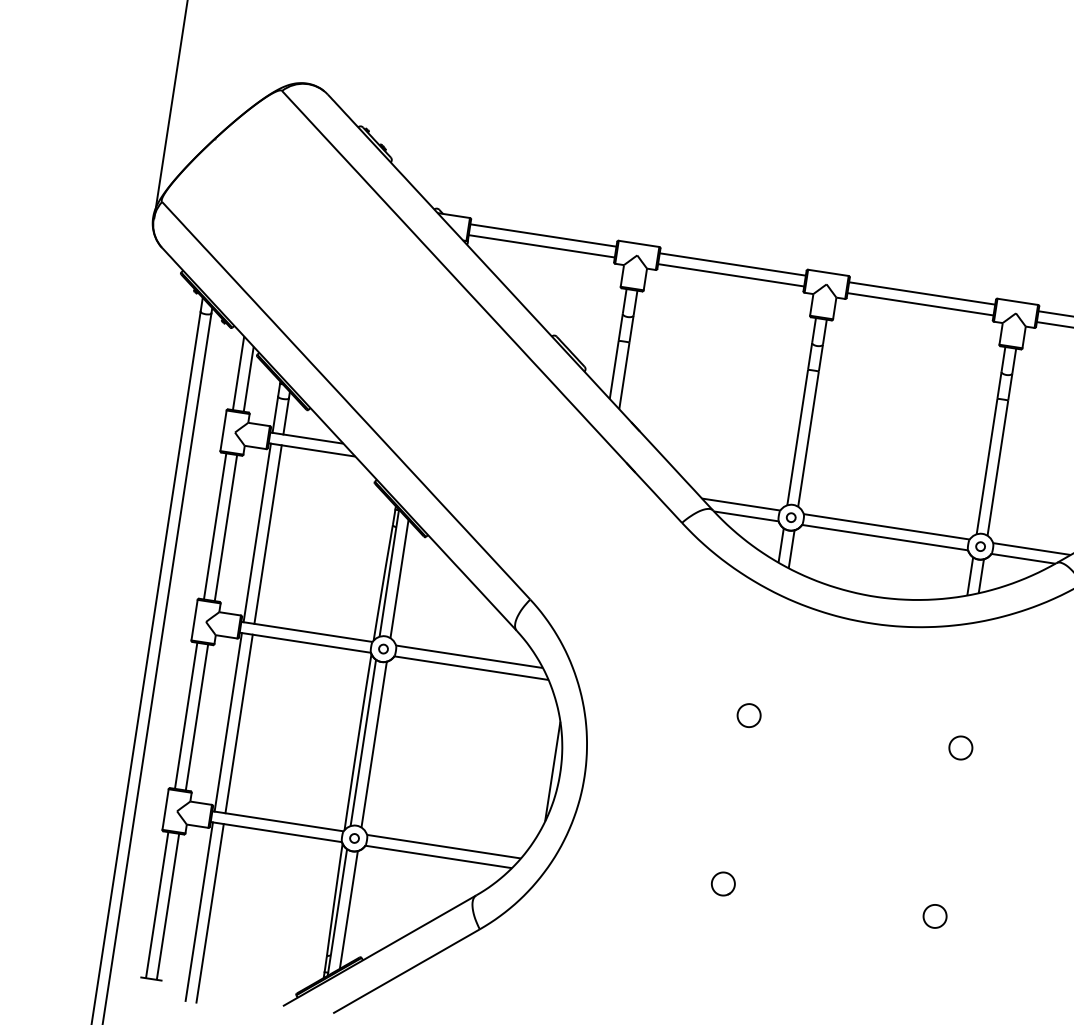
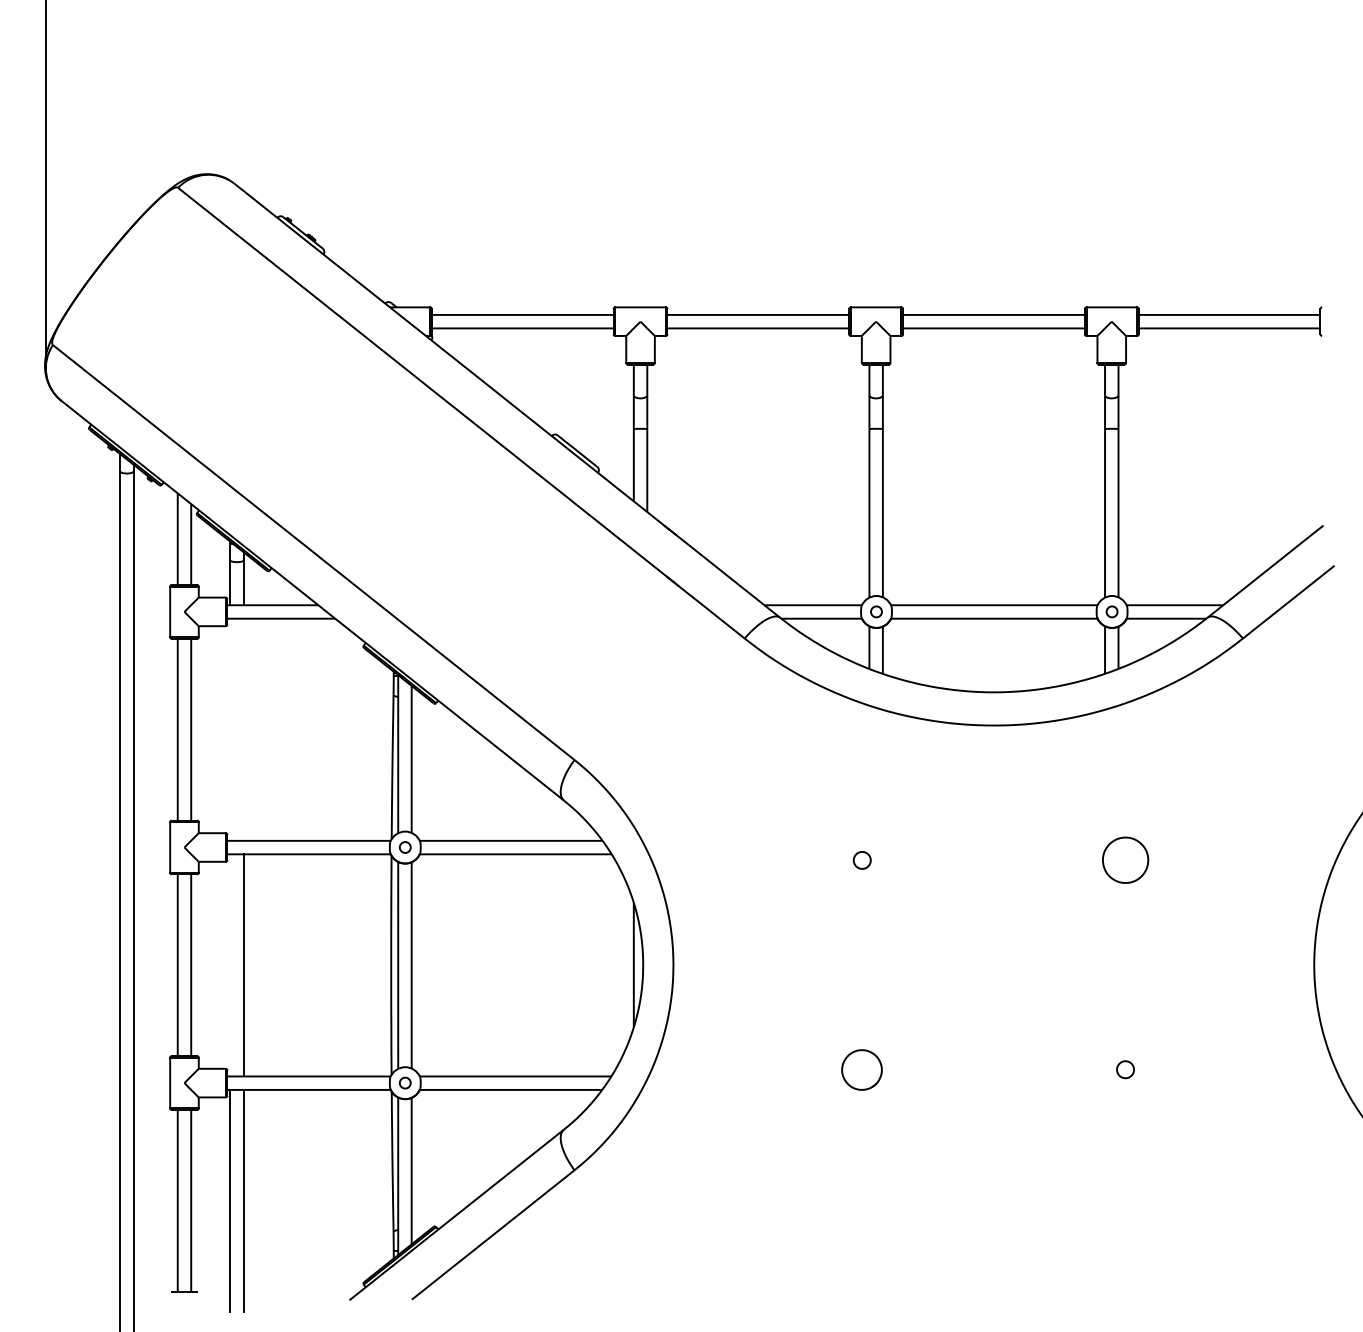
line: (257, 532) -> (230, 729), removed
line: (268, 534) -> (243, 729), removed
part: (749, 715) -> (862, 860), size x0.6
line: (228, 722) -> (230, 965), removed
part: (960, 748) -> (1125, 860), size x1.6
part: (723, 883) -> (862, 1069), size x1.4
part: (935, 916) -> (1125, 1069), size x0.6

